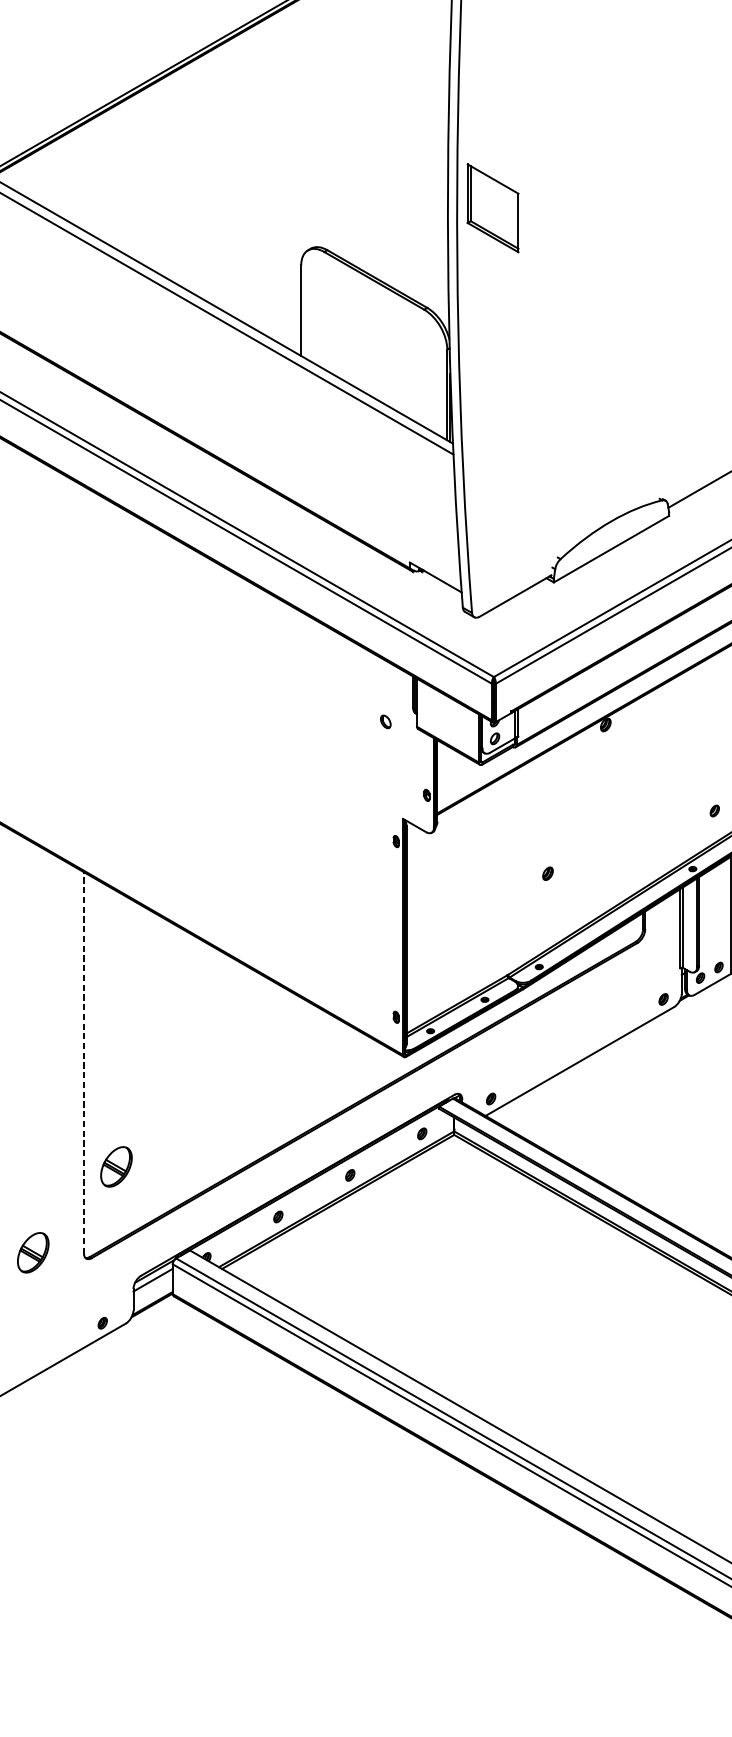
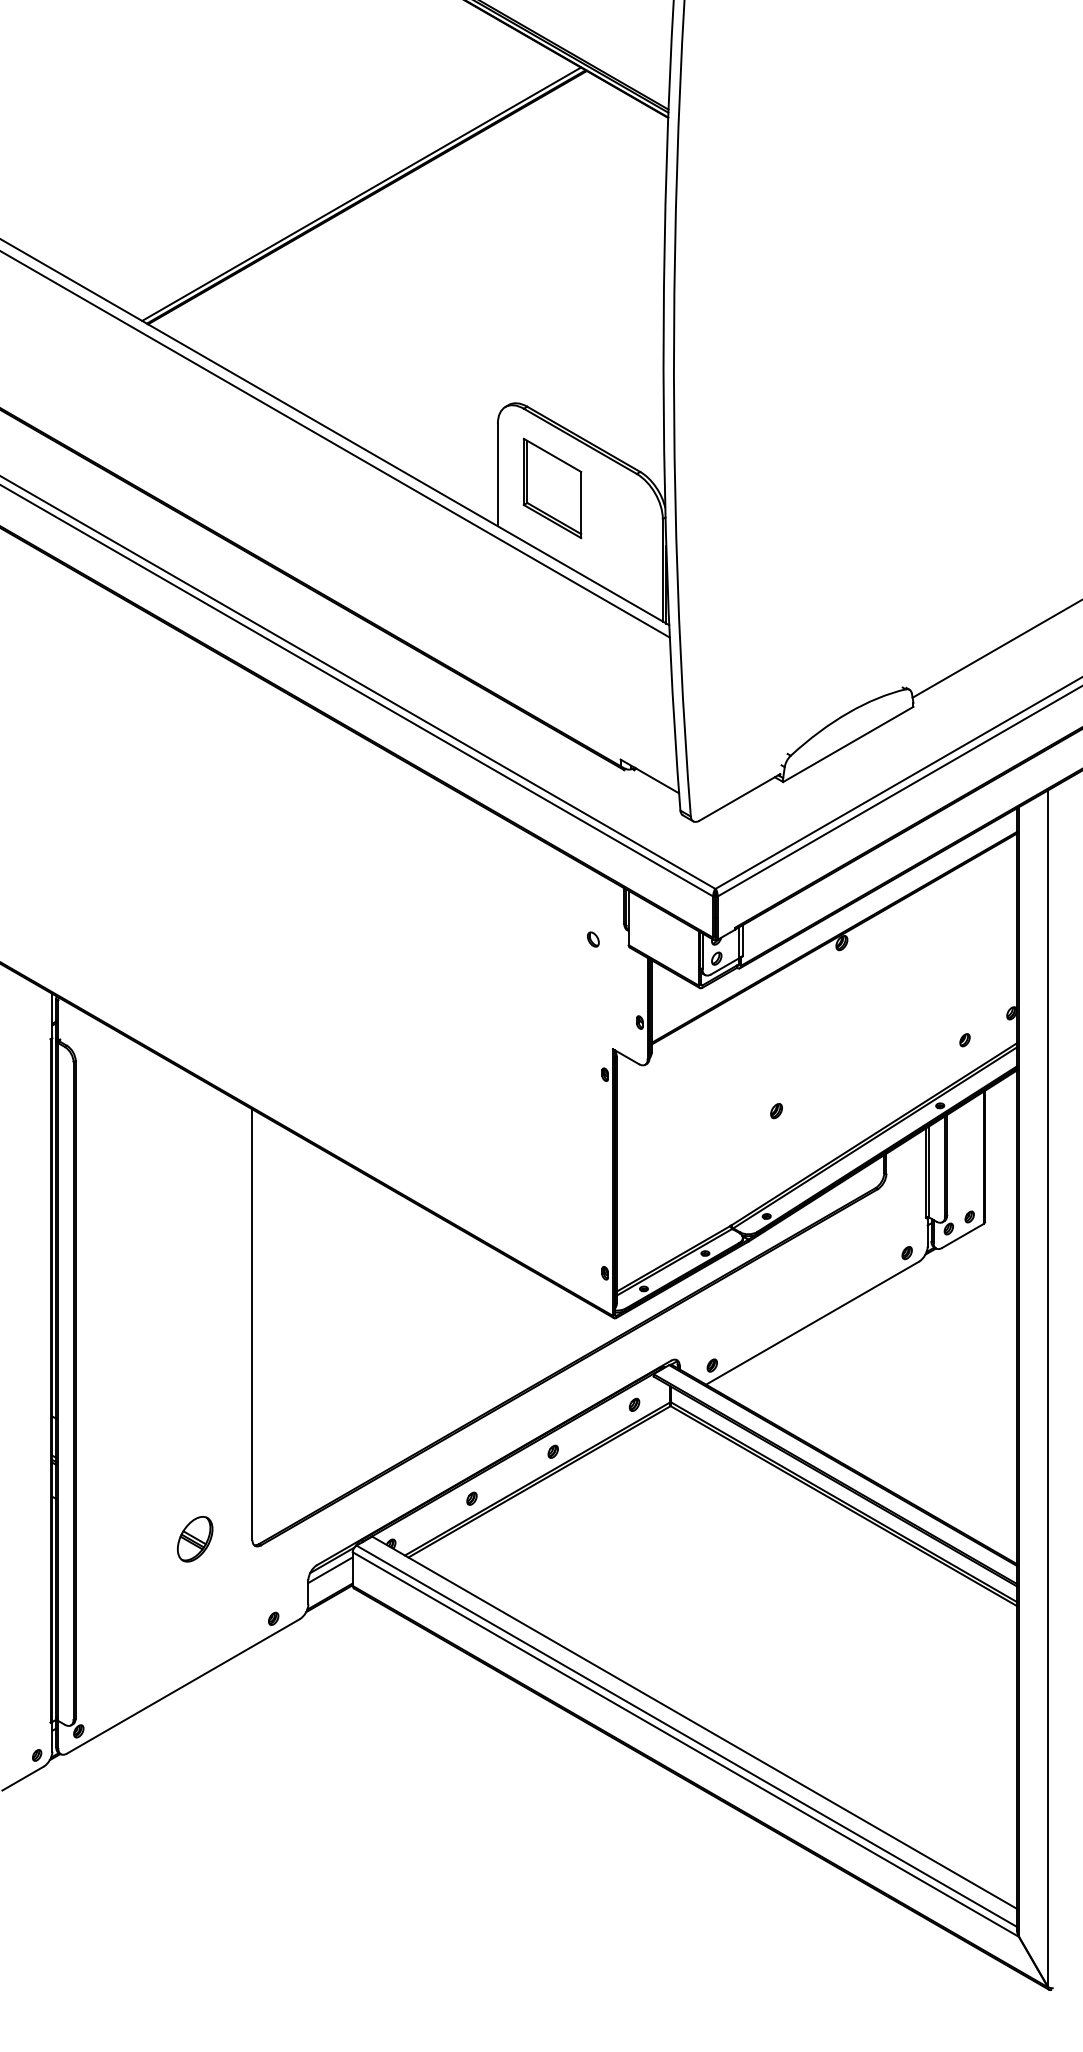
part: (493, 208) -> (552, 488), moved
line: (84, 1062) -> (252, 1324), dashed -> solid
part: (116, 1167) -> (289, 1442), removed

